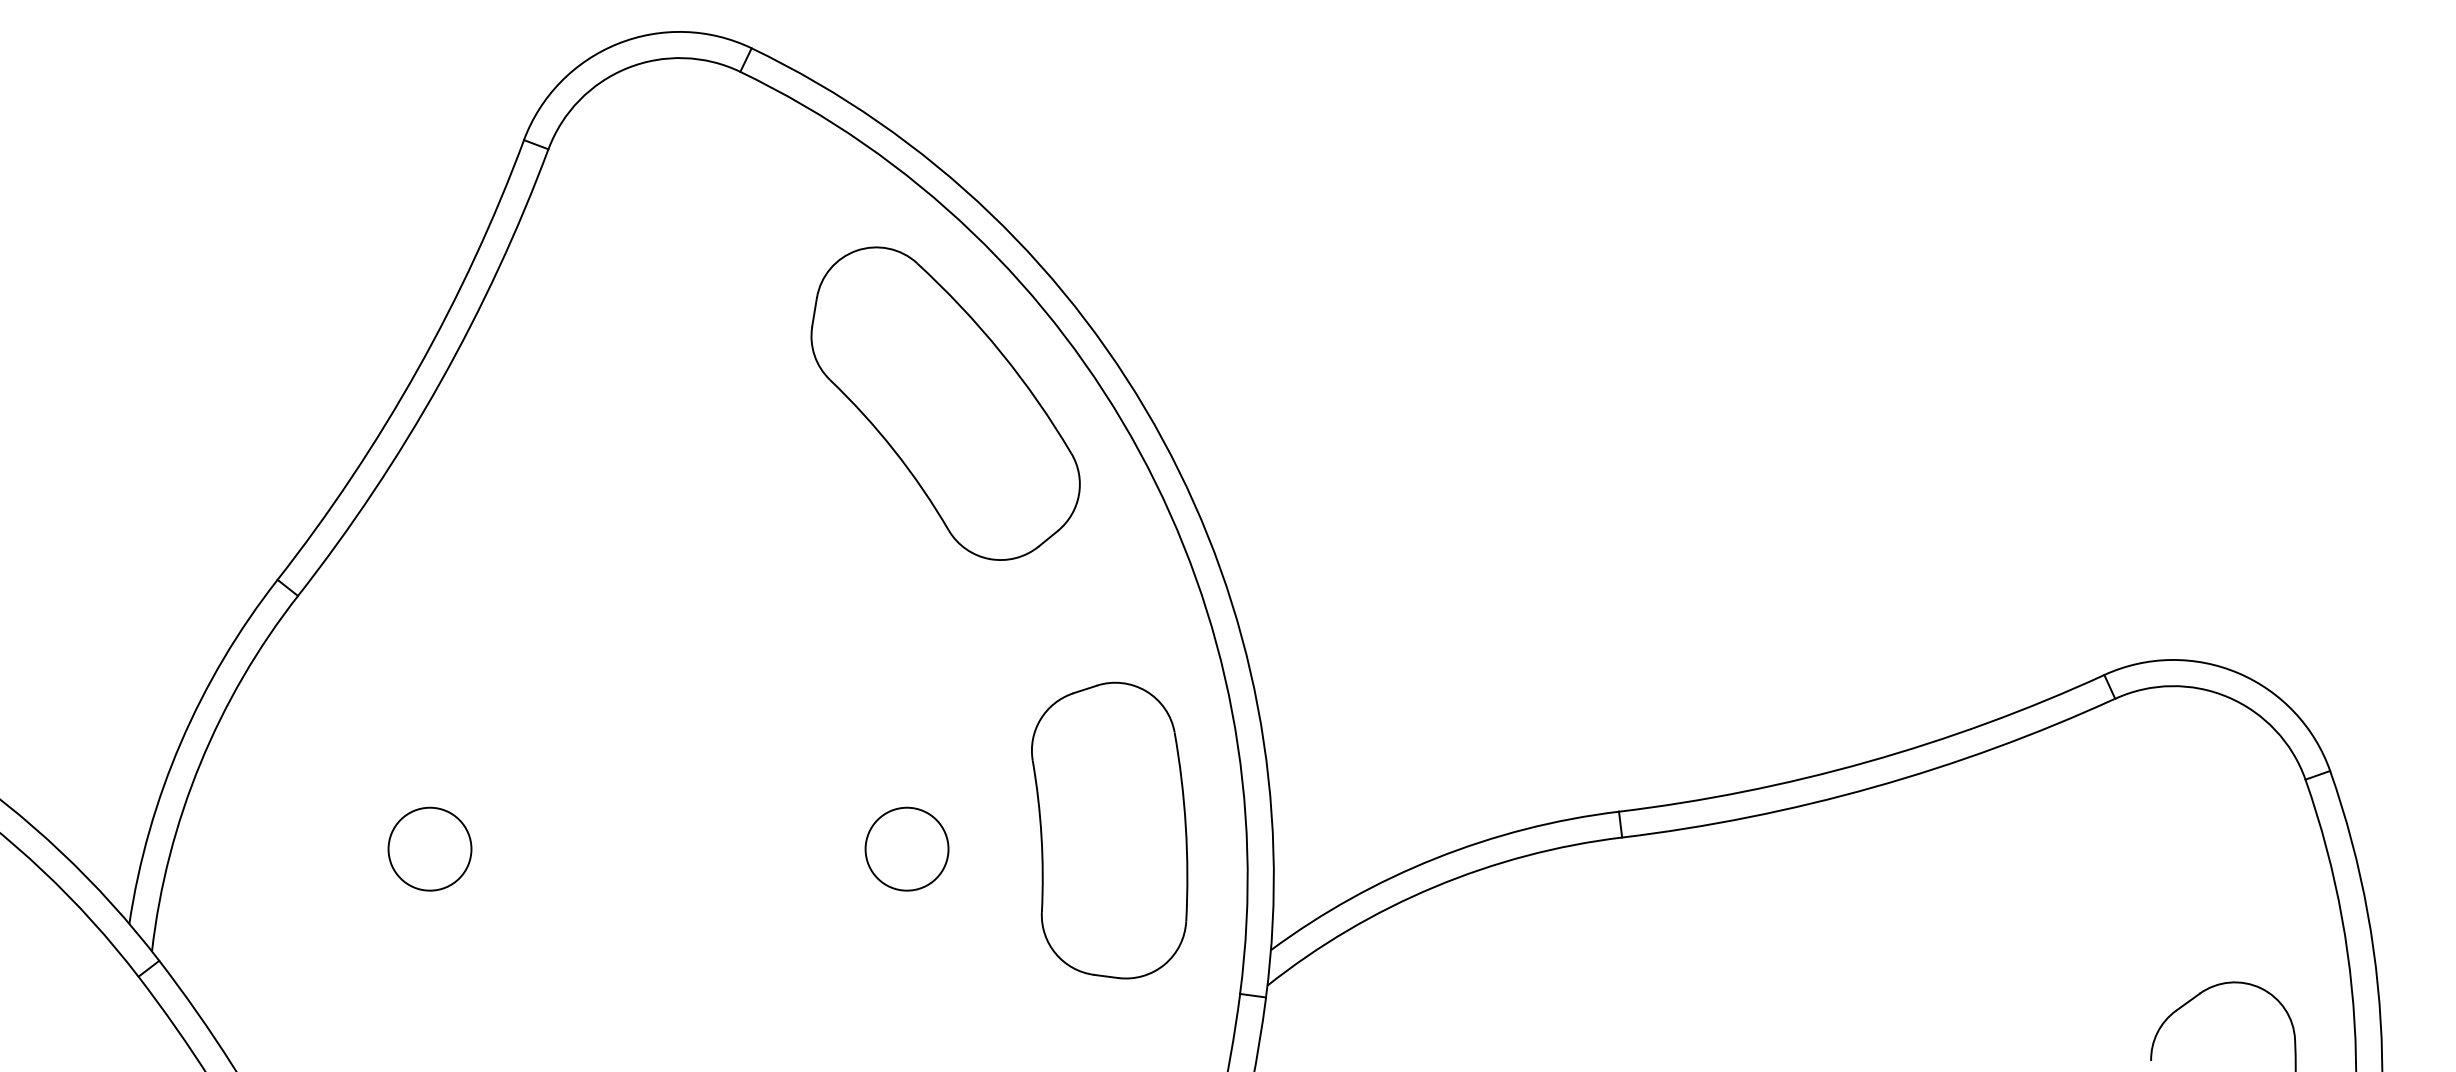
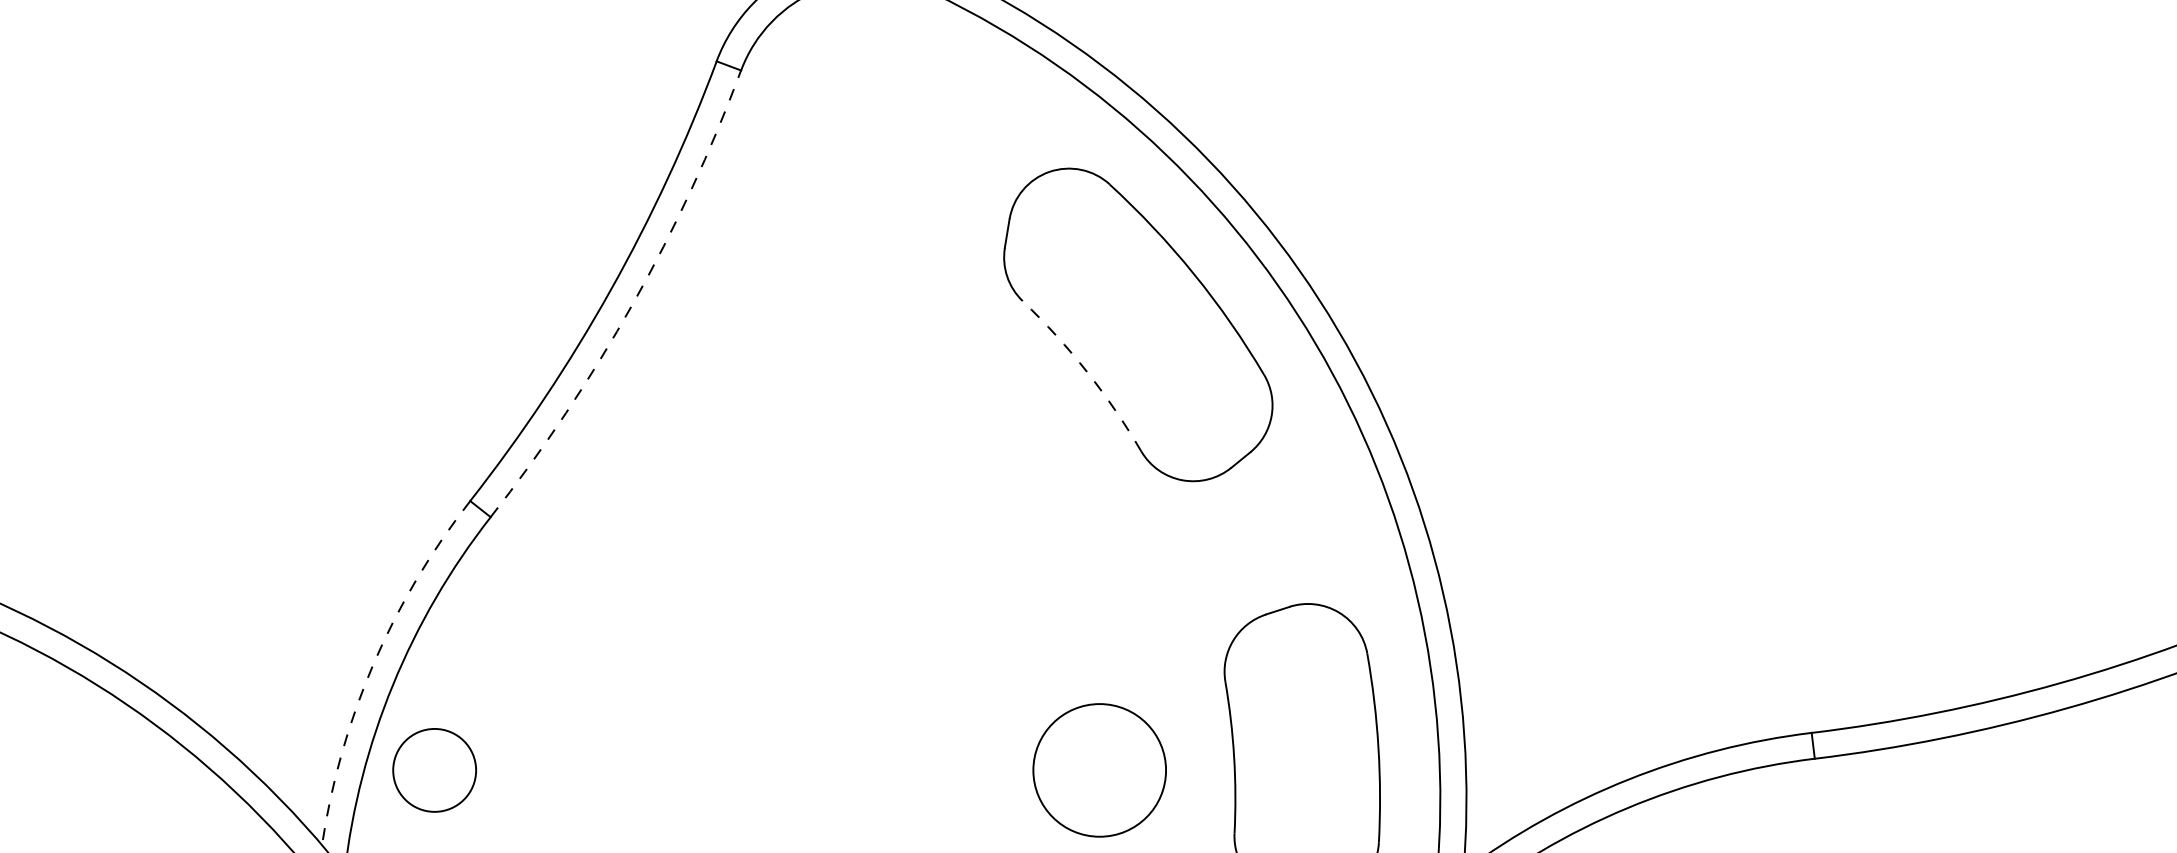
arc: (440, 382) -> (633, 303), solid -> dashed
arc: (894, 450) -> (1087, 371), solid -> dashed
arc: (181, 742) -> (374, 663), solid -> dashed
circle: (429, 848) -> (434, 769), moved
circle: (906, 848) -> (1099, 769), size x1.6

